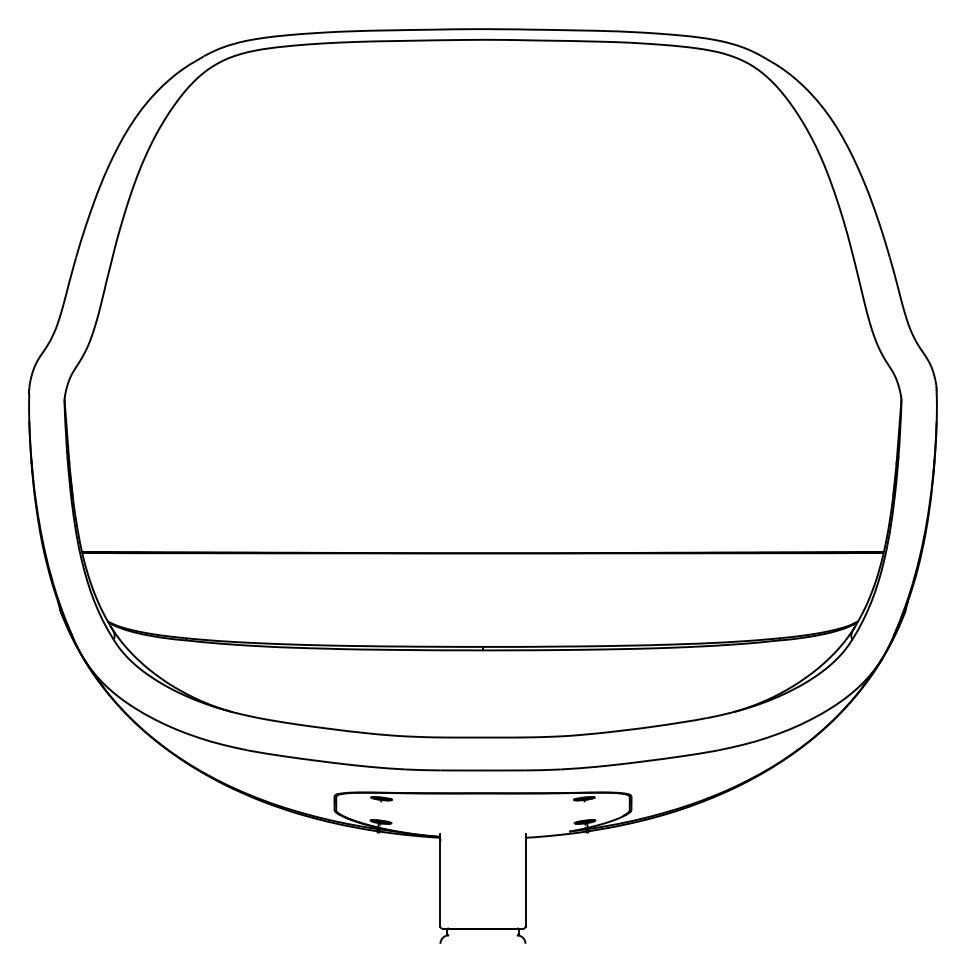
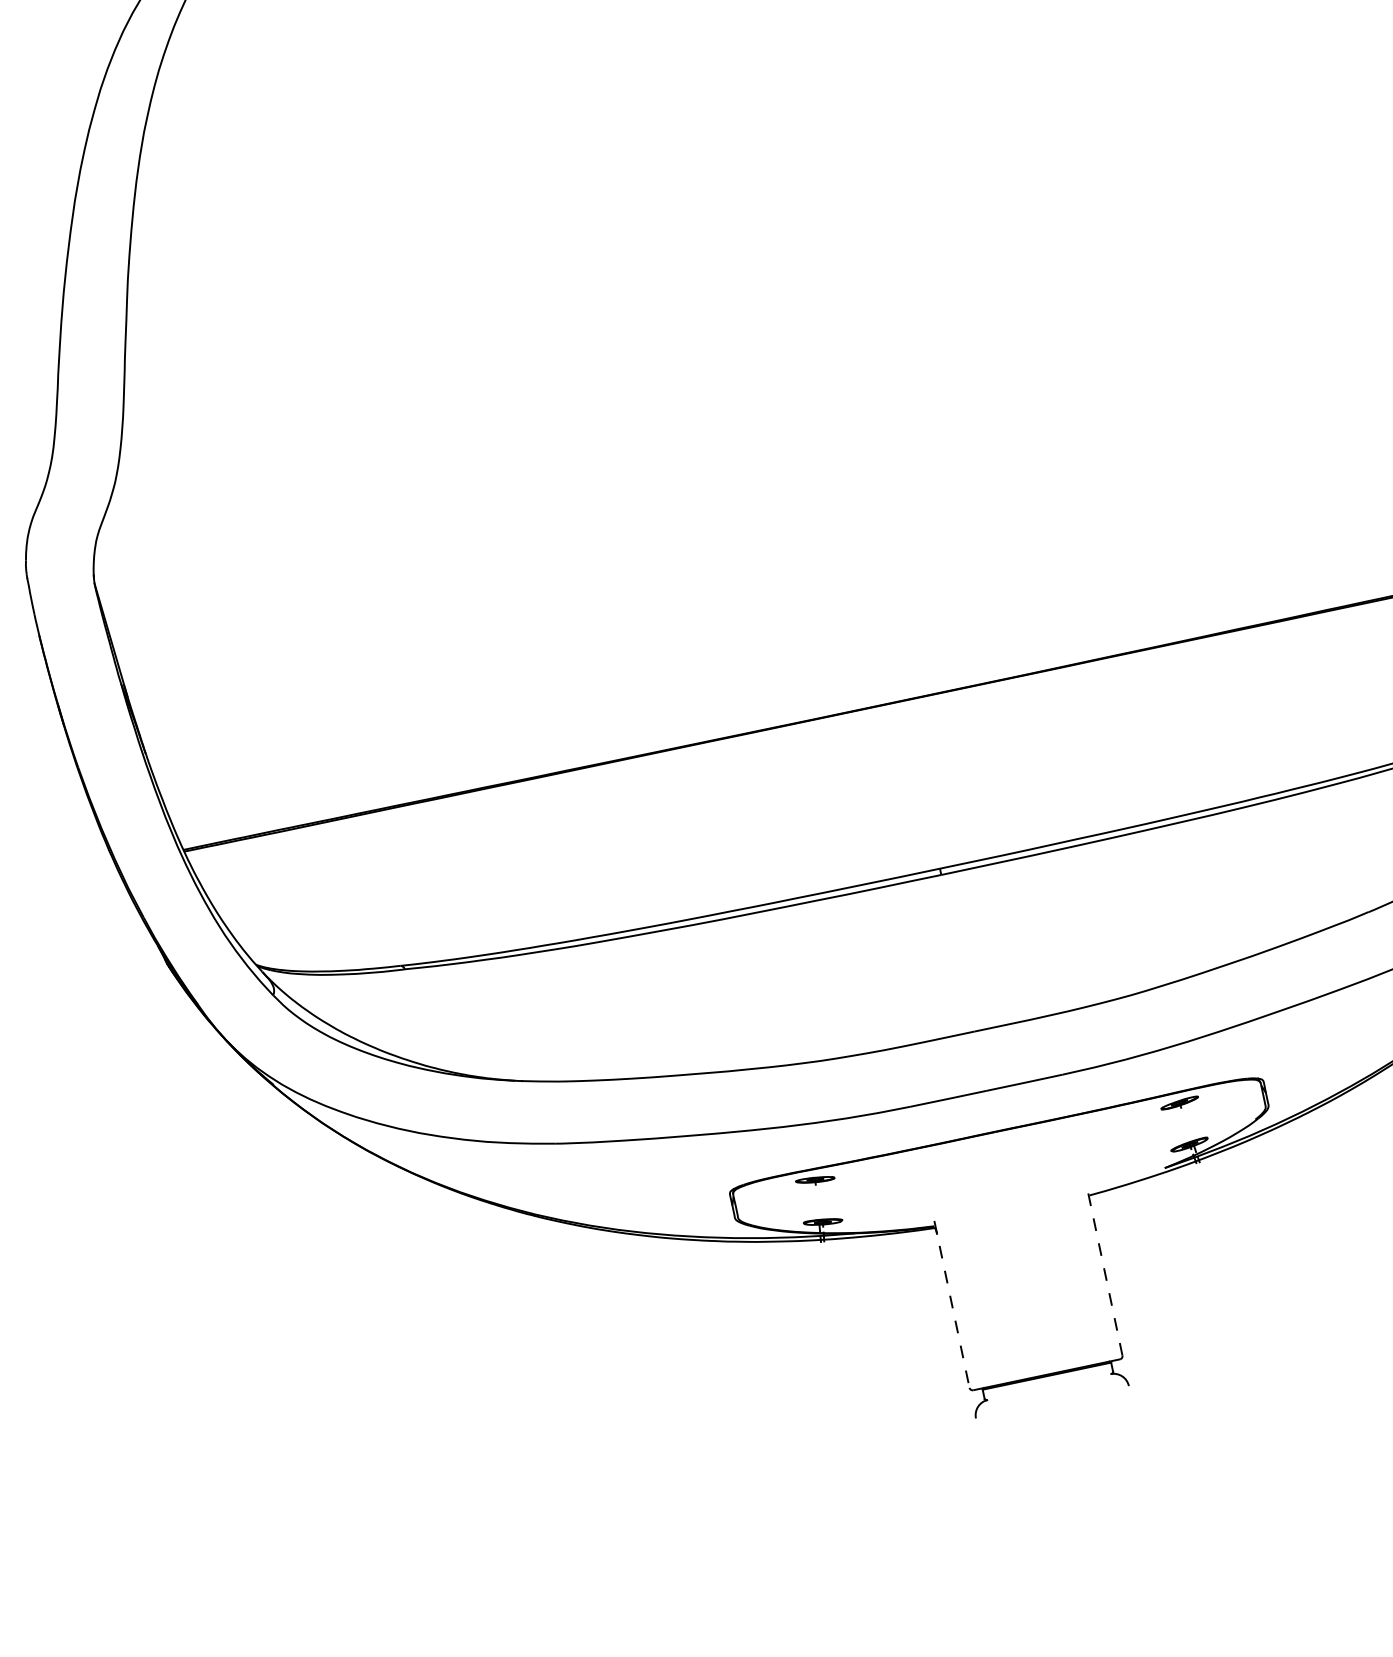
line: (440, 880) -> (952, 1304), solid -> dashed
line: (525, 880) -> (1104, 1272), solid -> dashed

